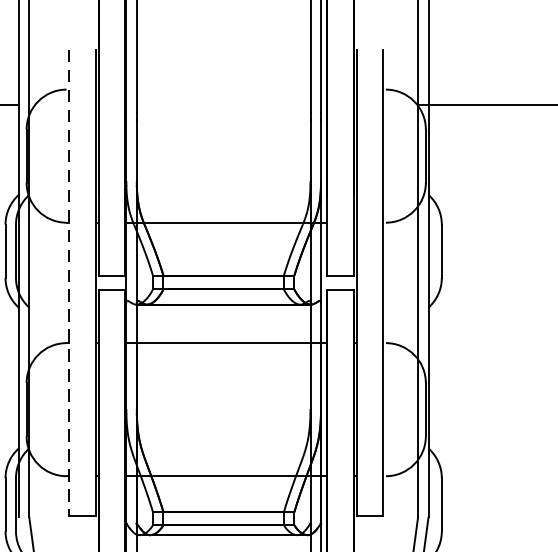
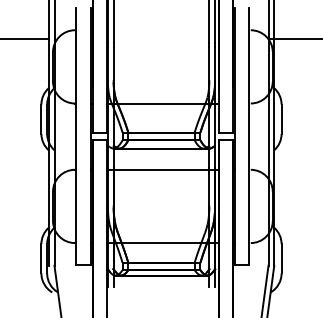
line: (69, 284) -> (76, 137), dashed -> solid

